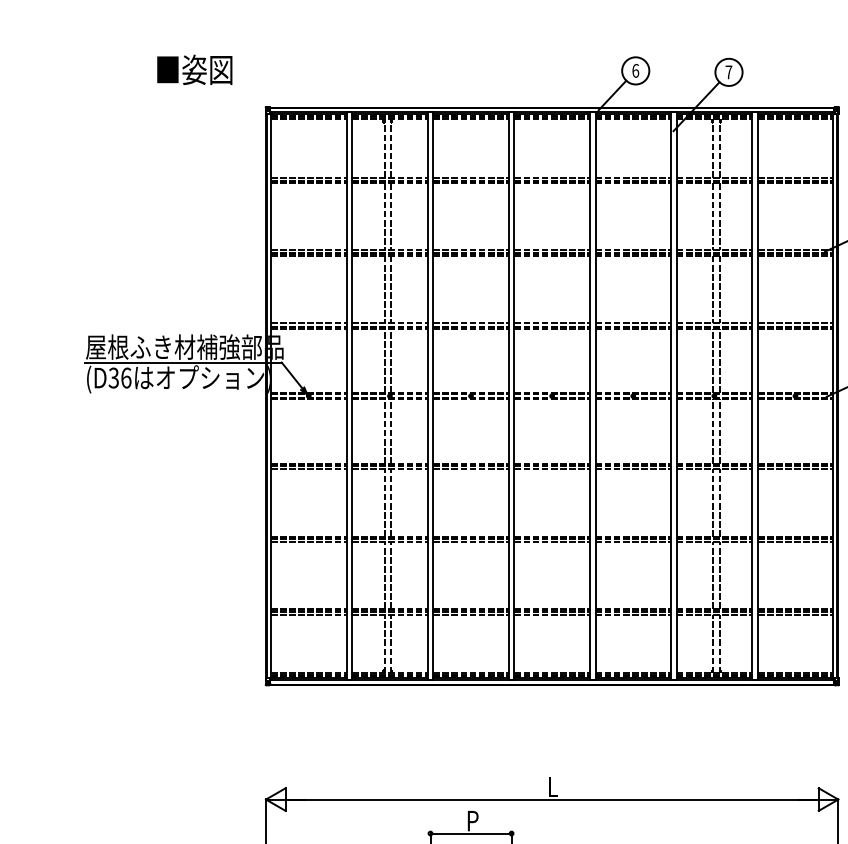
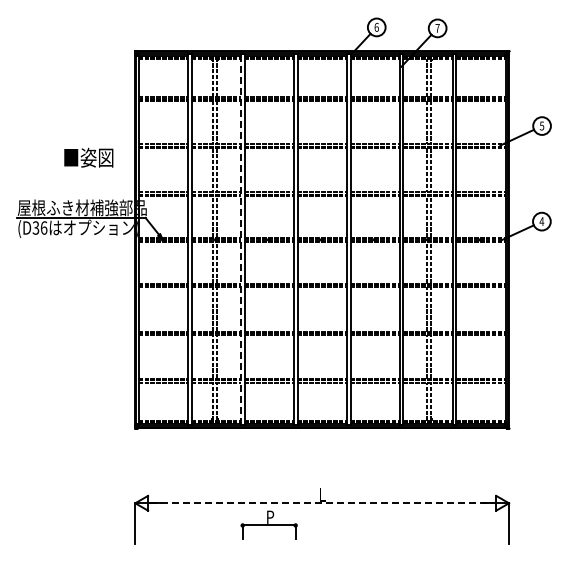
text: (194, 69) -> (88, 157), moved
line: (427, 395) -> (240, 239), solid -> dashed
line: (552, 799) -> (322, 503), solid -> dashed

